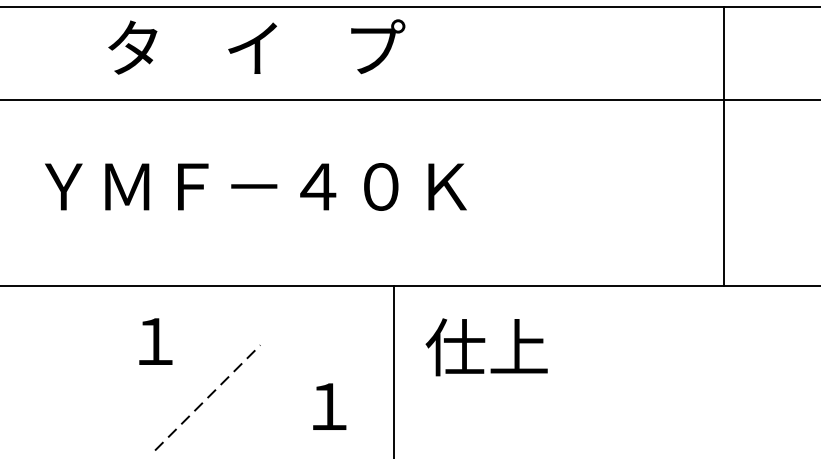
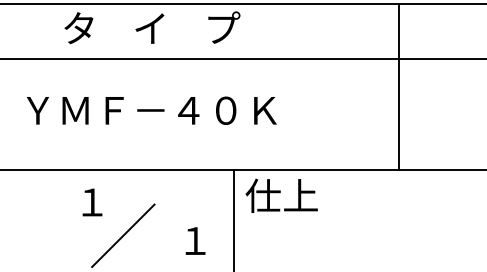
line: (724, 146) -> (399, 86), moved
text: (486, 346) -> (281, 195), moved
line: (208, 397) -> (123, 235), dashed -> solid

